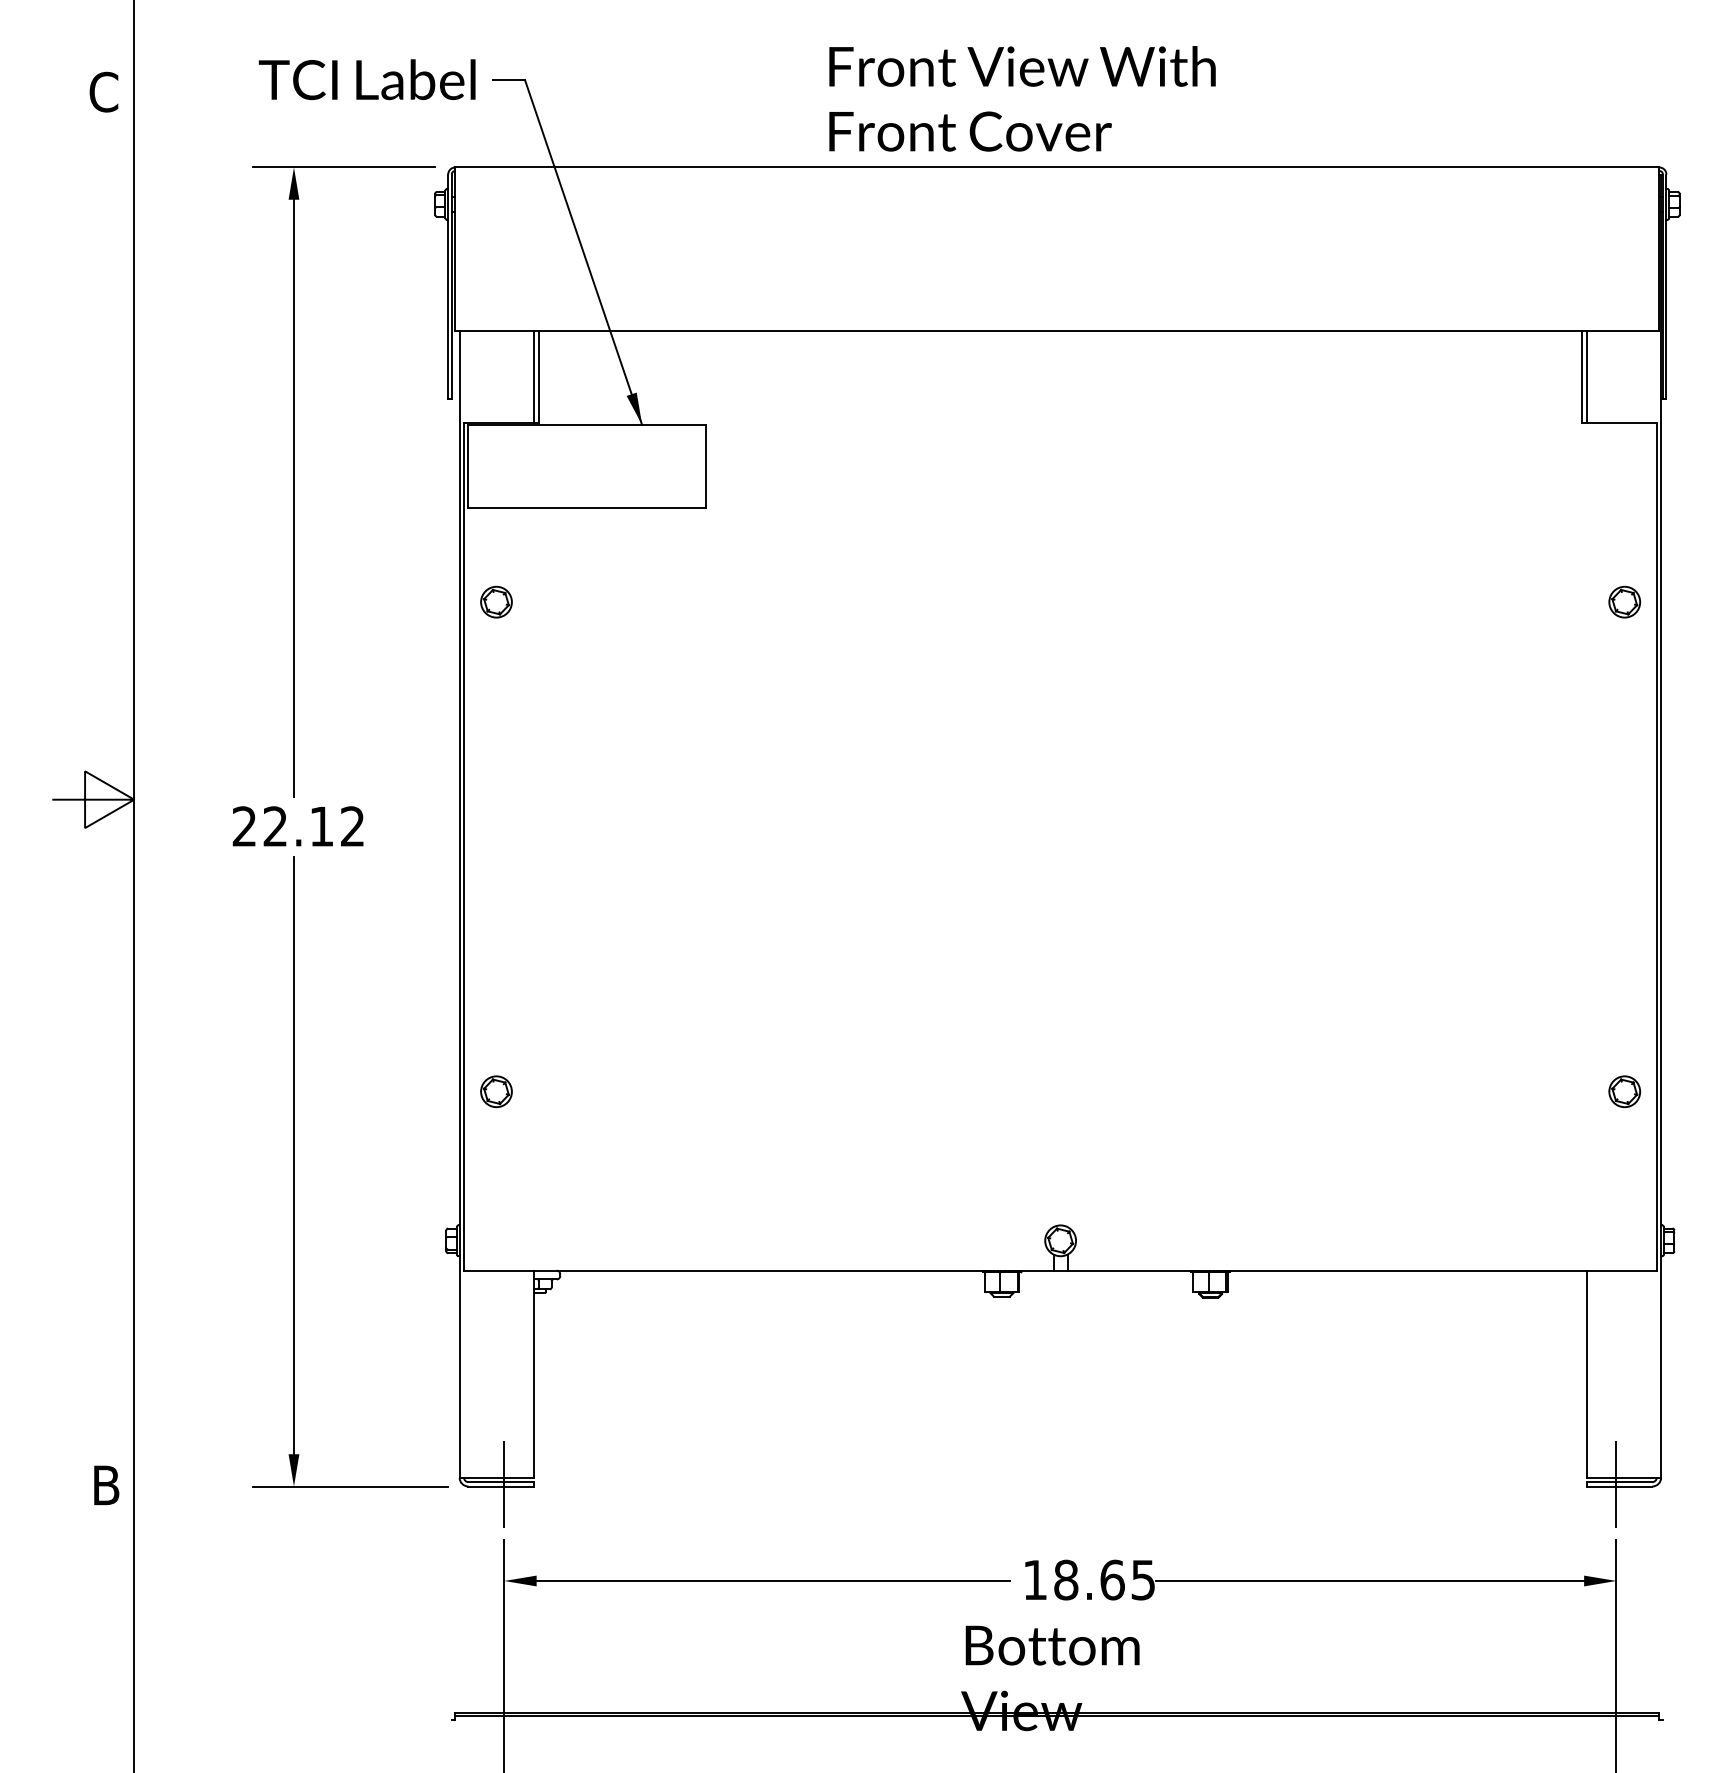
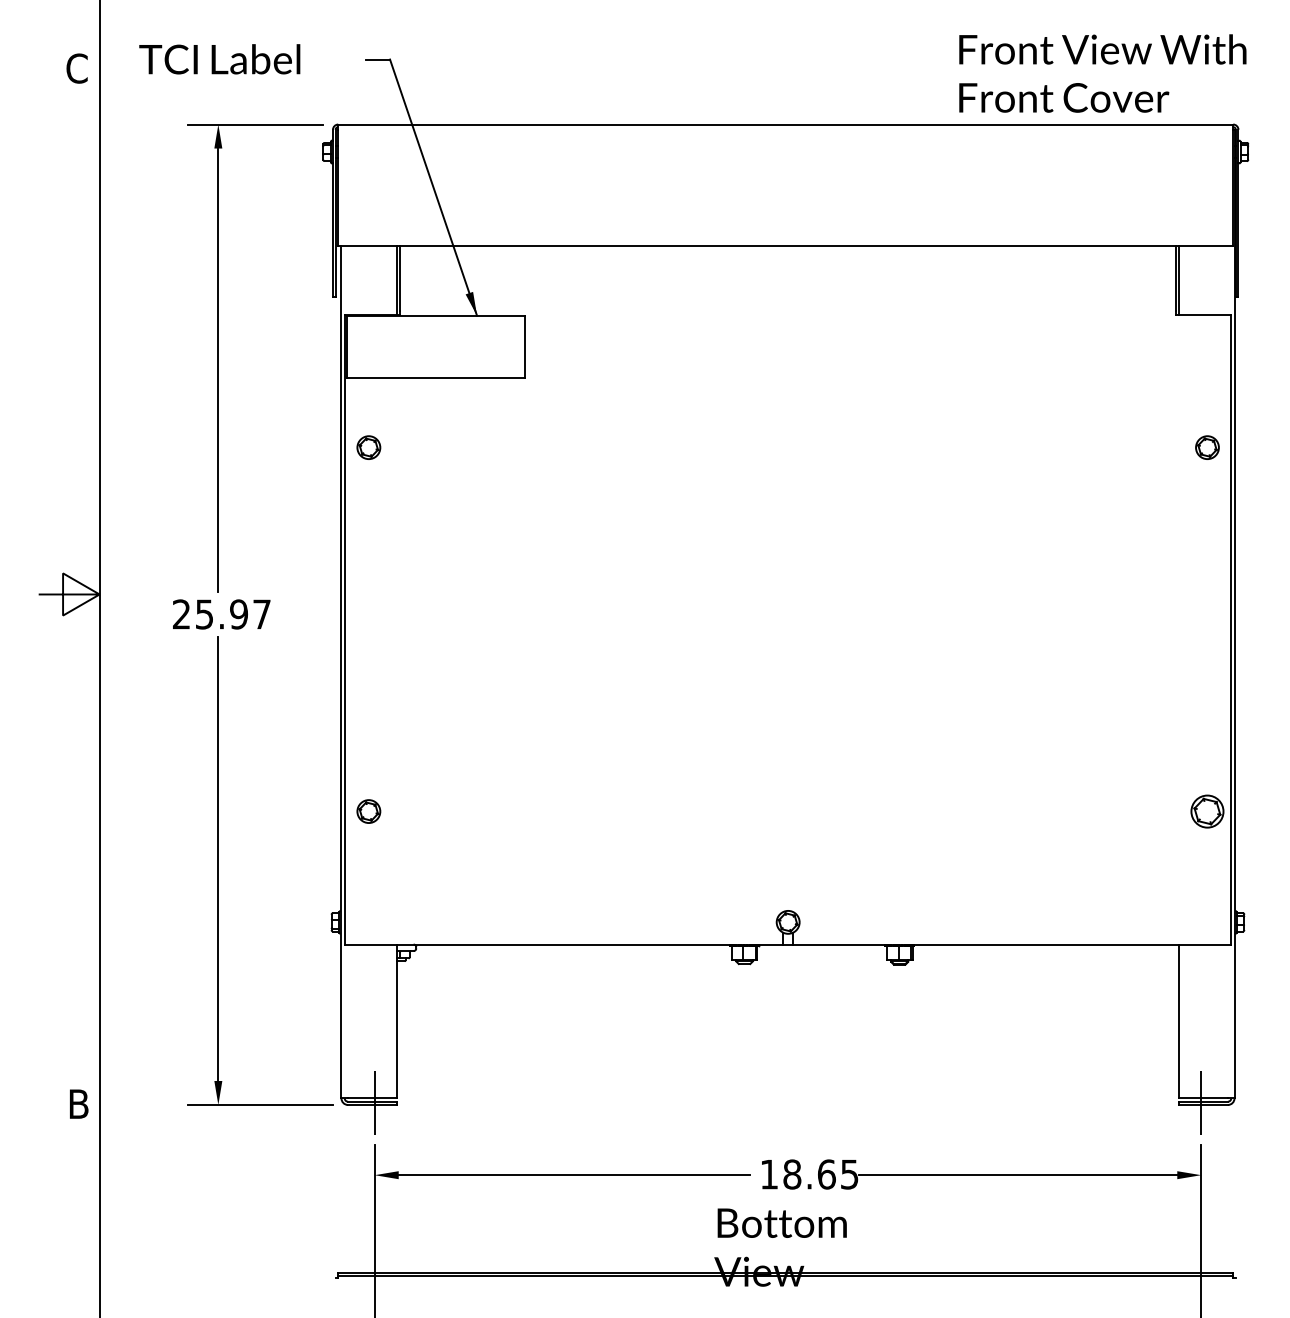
text: (366, 79) -> (219, 59), moved
text: (1022, 98) -> (1102, 73), moved
text: (313, 826) -> (232, 614), 22.12 -> 25.97
part: (1624, 1091) -> (1207, 811), size x1.4

